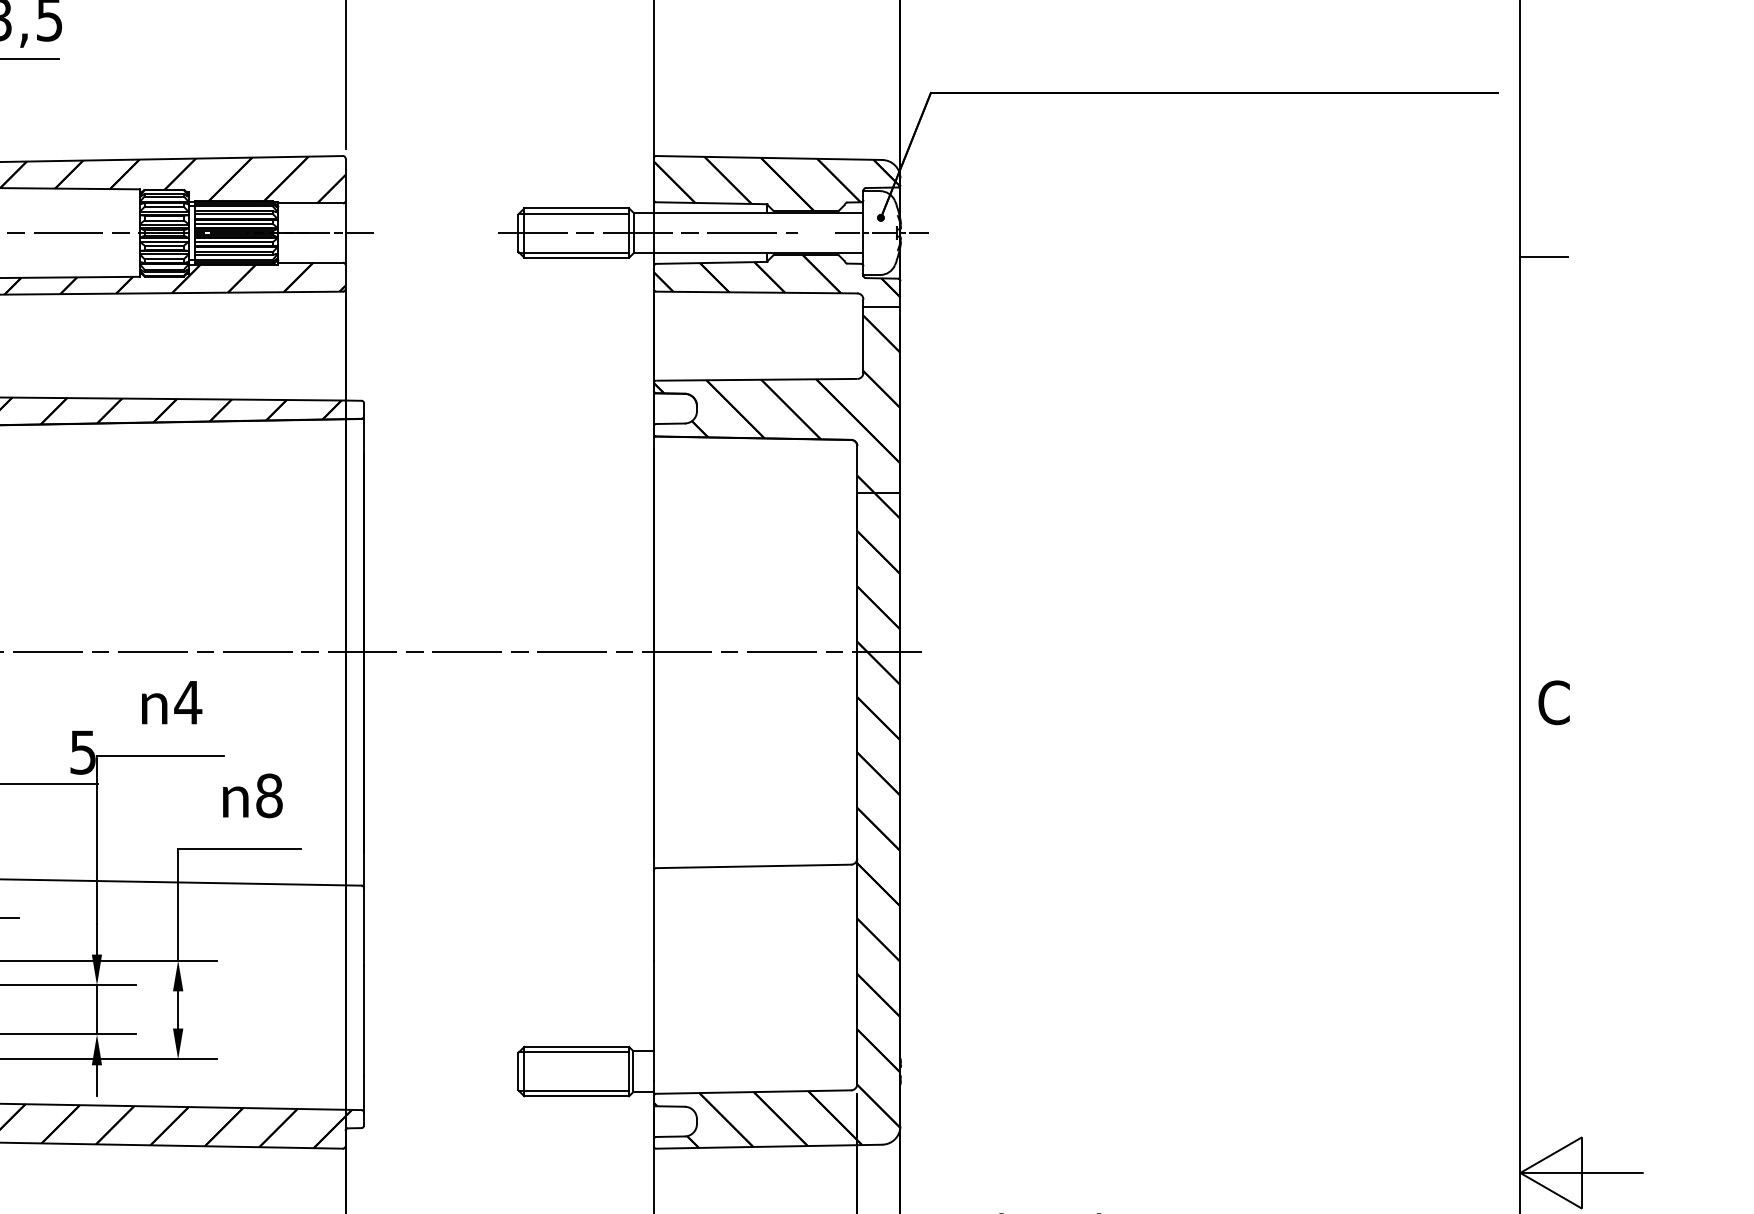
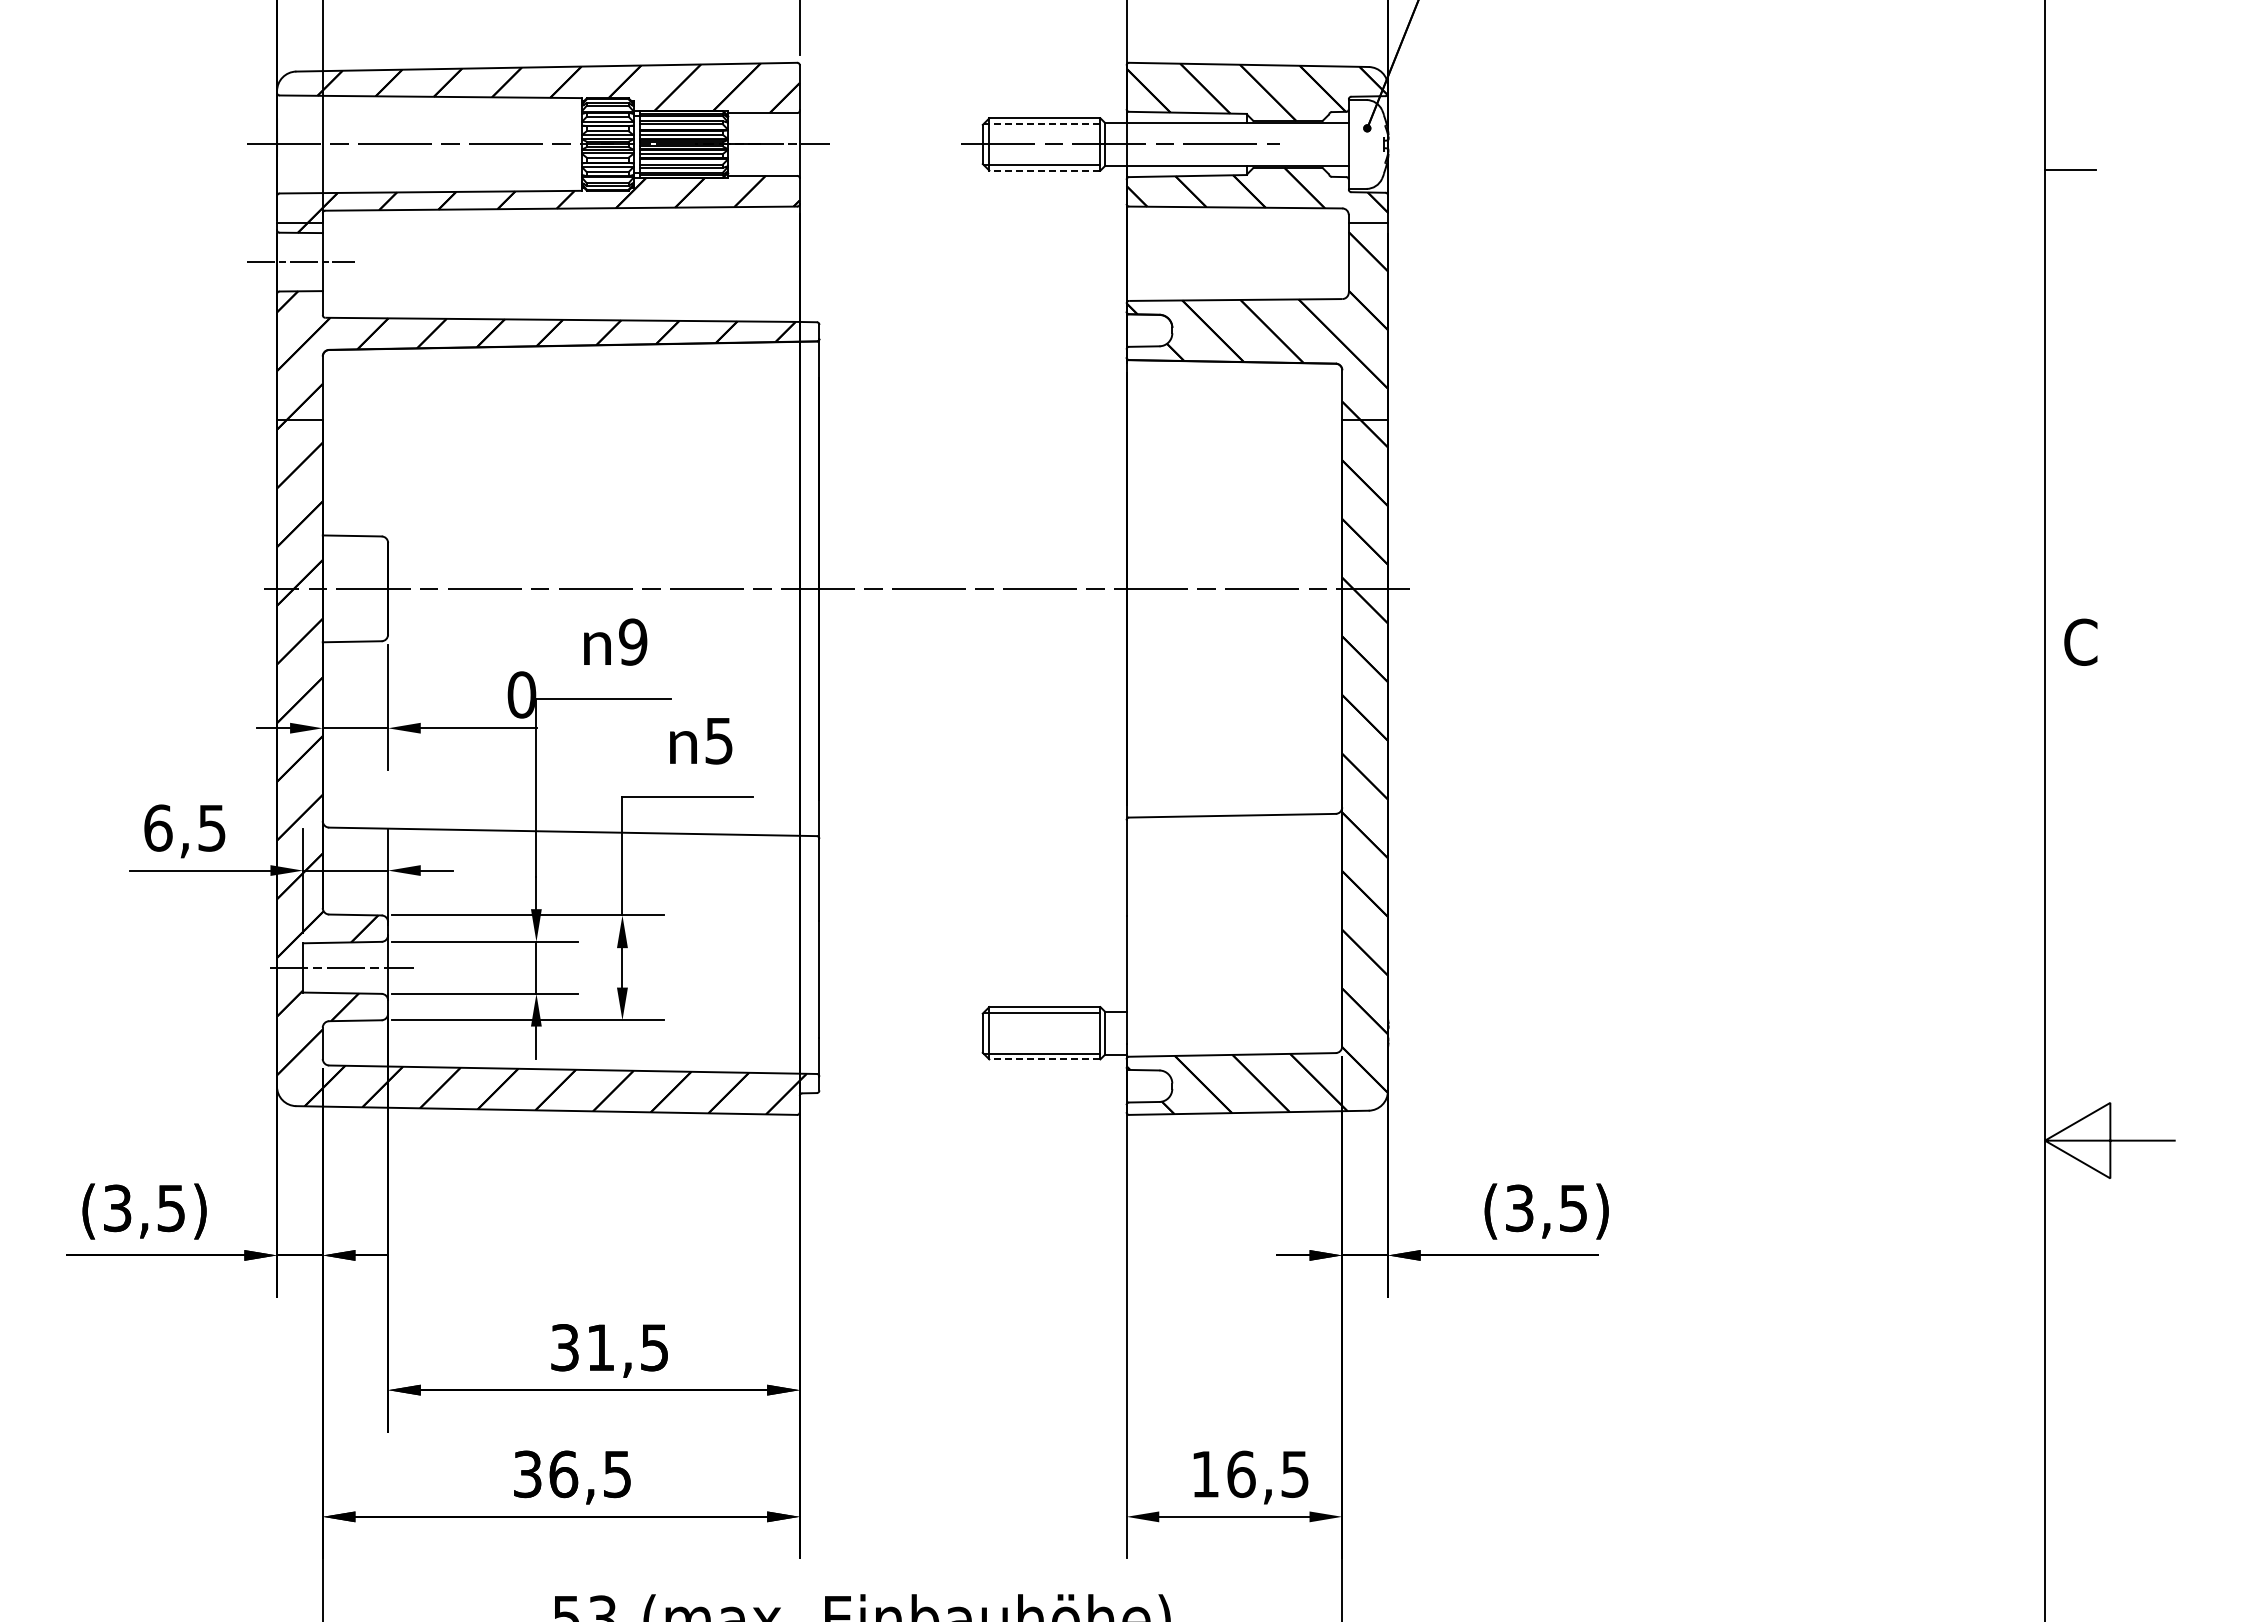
line: (573, 213) -> (1041, 123), solid -> dashed
line: (882, 233) -> (1368, 144), removed
line: (576, 257) -> (1044, 170), solid -> dashed
text: (188, 702) -> (633, 641), 4 -> 9
text: (82, 752) -> (521, 694), 5 -> 0
text: (269, 795) -> (719, 740), 8 -> 5
line: (576, 1096) -> (1044, 1059), solid -> dashed

